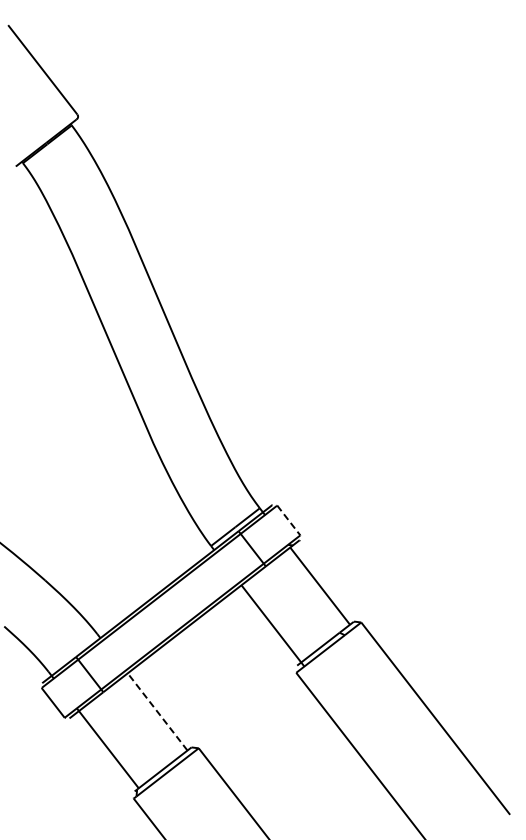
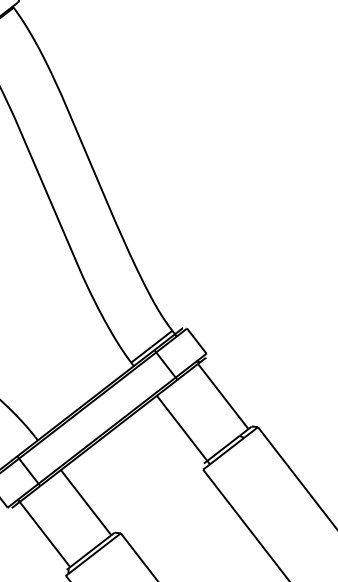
line: (288, 520) -> (196, 341), dashed -> solid
line: (157, 711) -> (86, 502), dashed -> solid

